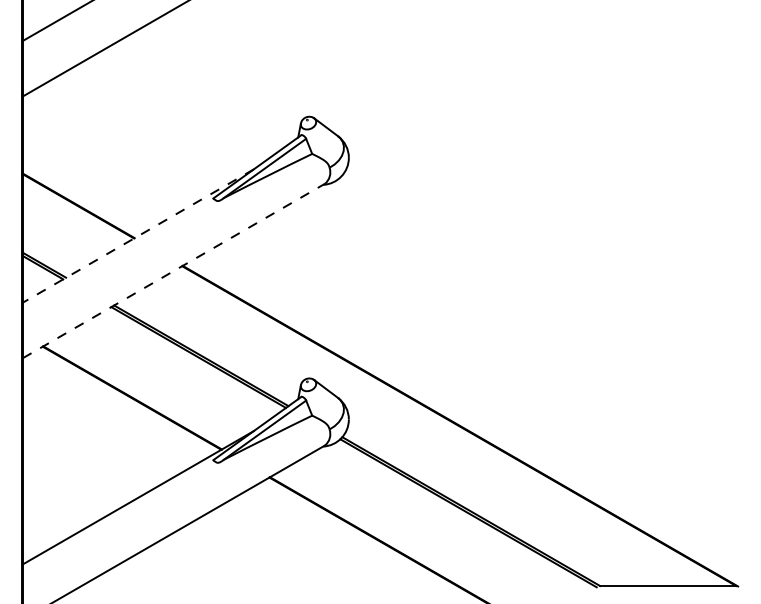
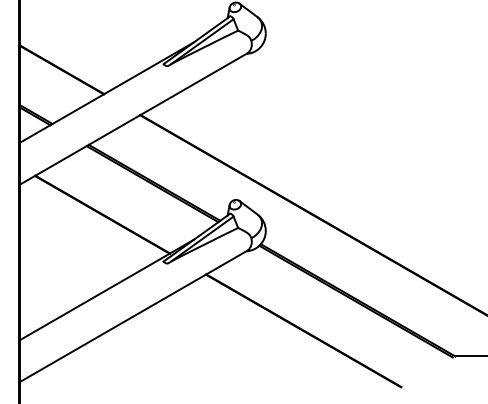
line: (137, 236) -> (106, 92), dashed -> solid
line: (173, 270) -> (133, 118), dashed -> solid

